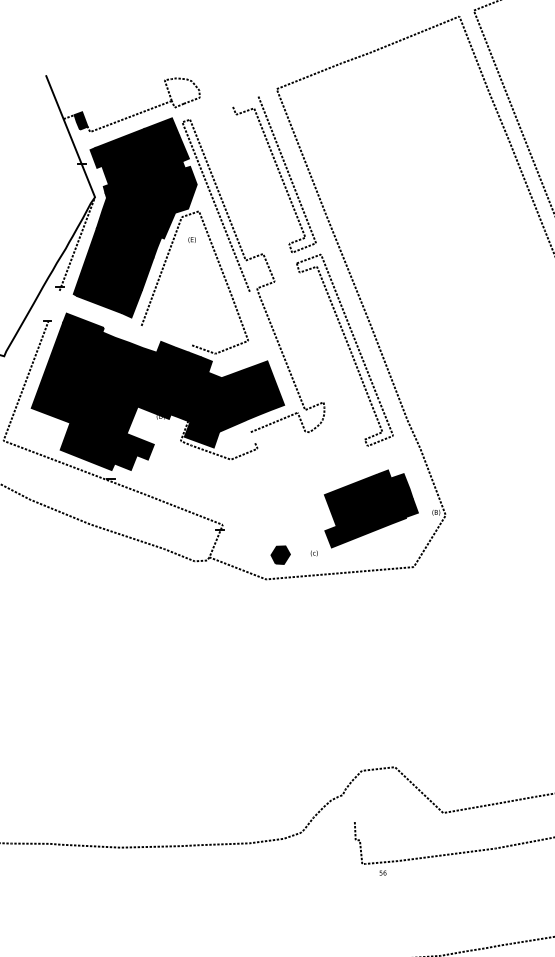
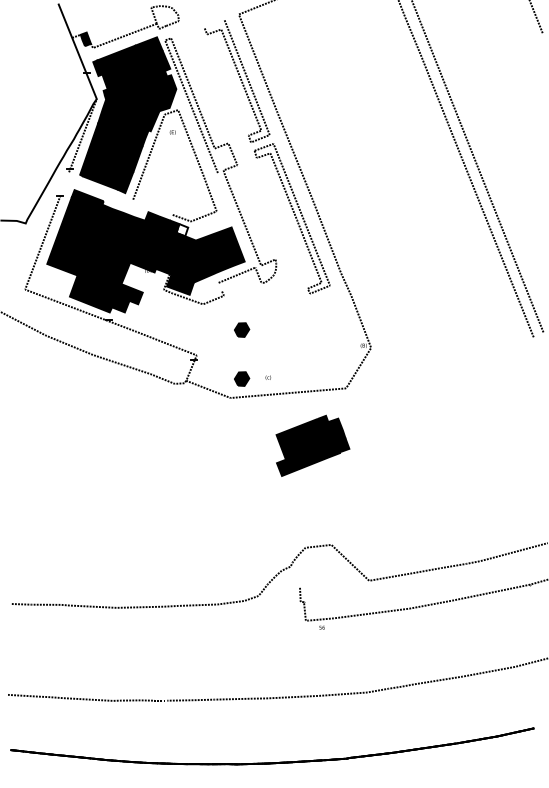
fill: (204, 365) -> (182, 230), removed
part: (281, 491) -> (242, 329), added
part: (370, 508) -> (312, 445), moved

